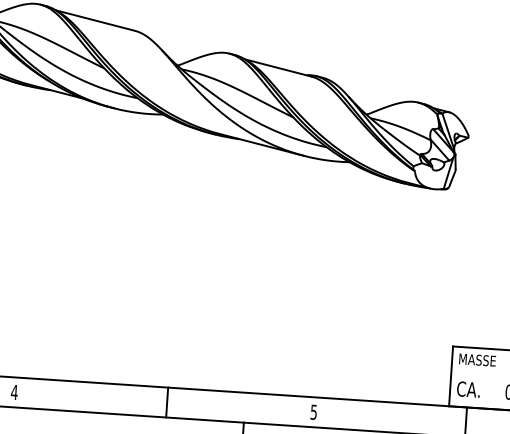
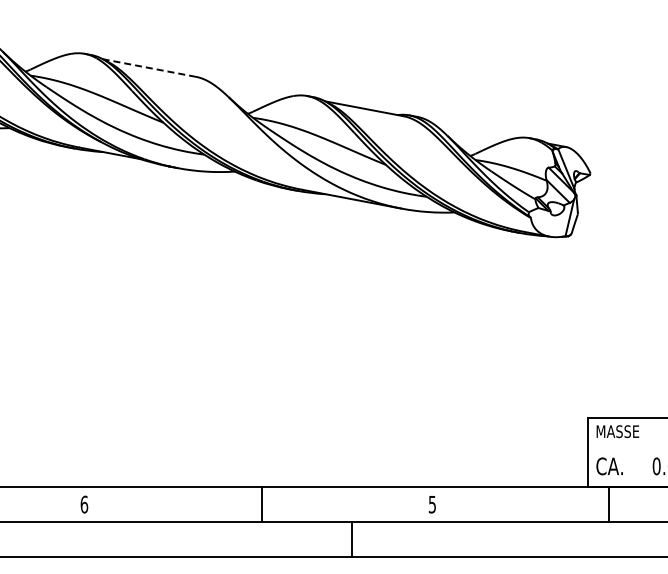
line: (94, 20) -> (148, 67), solid -> dashed
text: (14, 392) -> (84, 504), 4 -> 6

